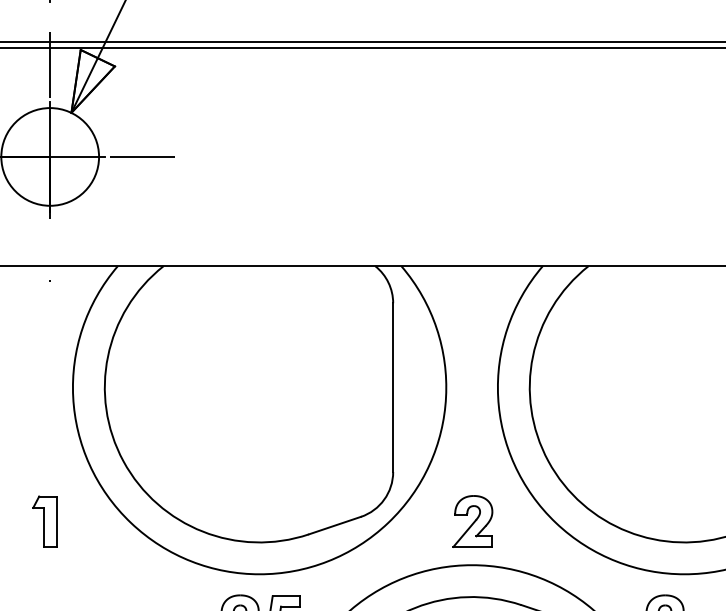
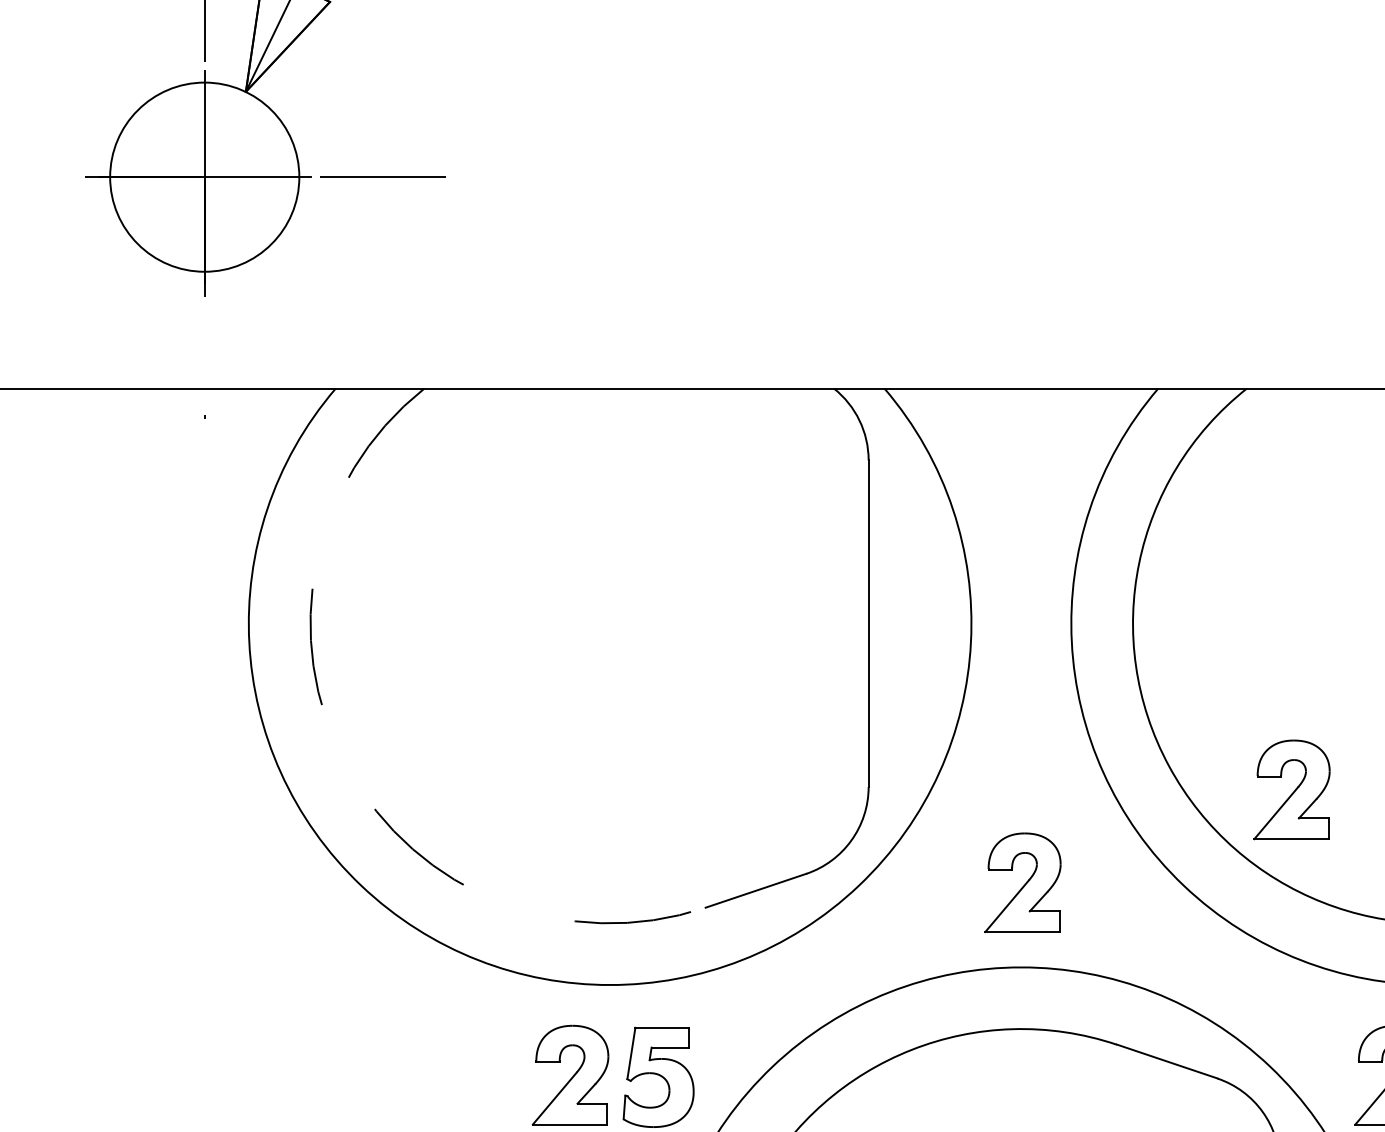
arc: (123, 461) -> (346, 766), solid -> dashed
part: (611, 473) -> (1291, 789), added
part: (44, 521) -> (193, 882), removed

